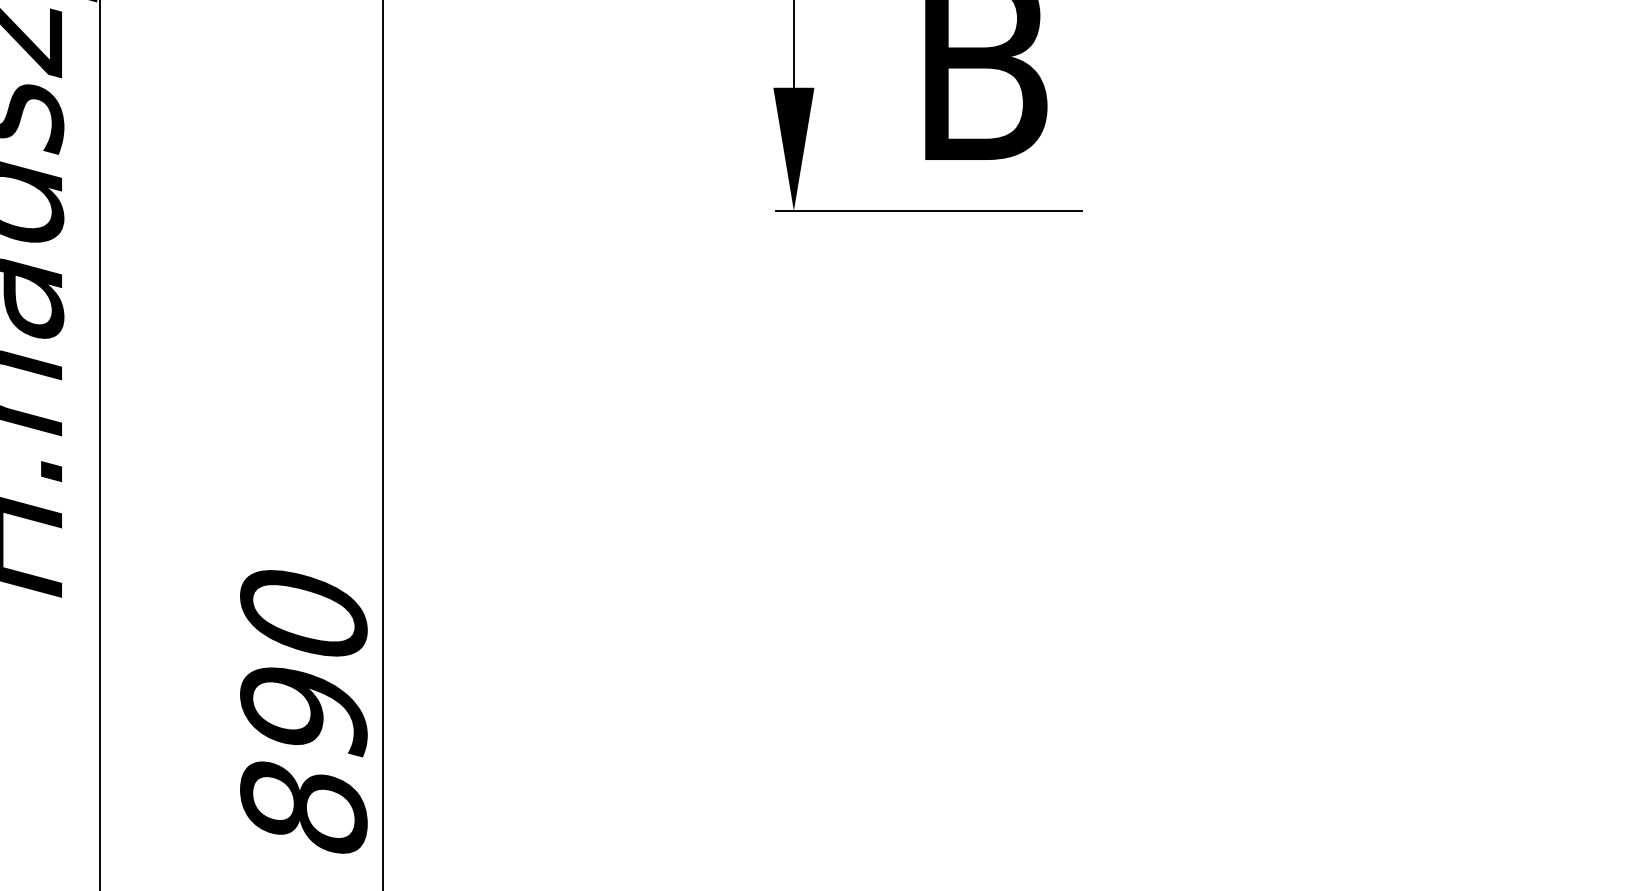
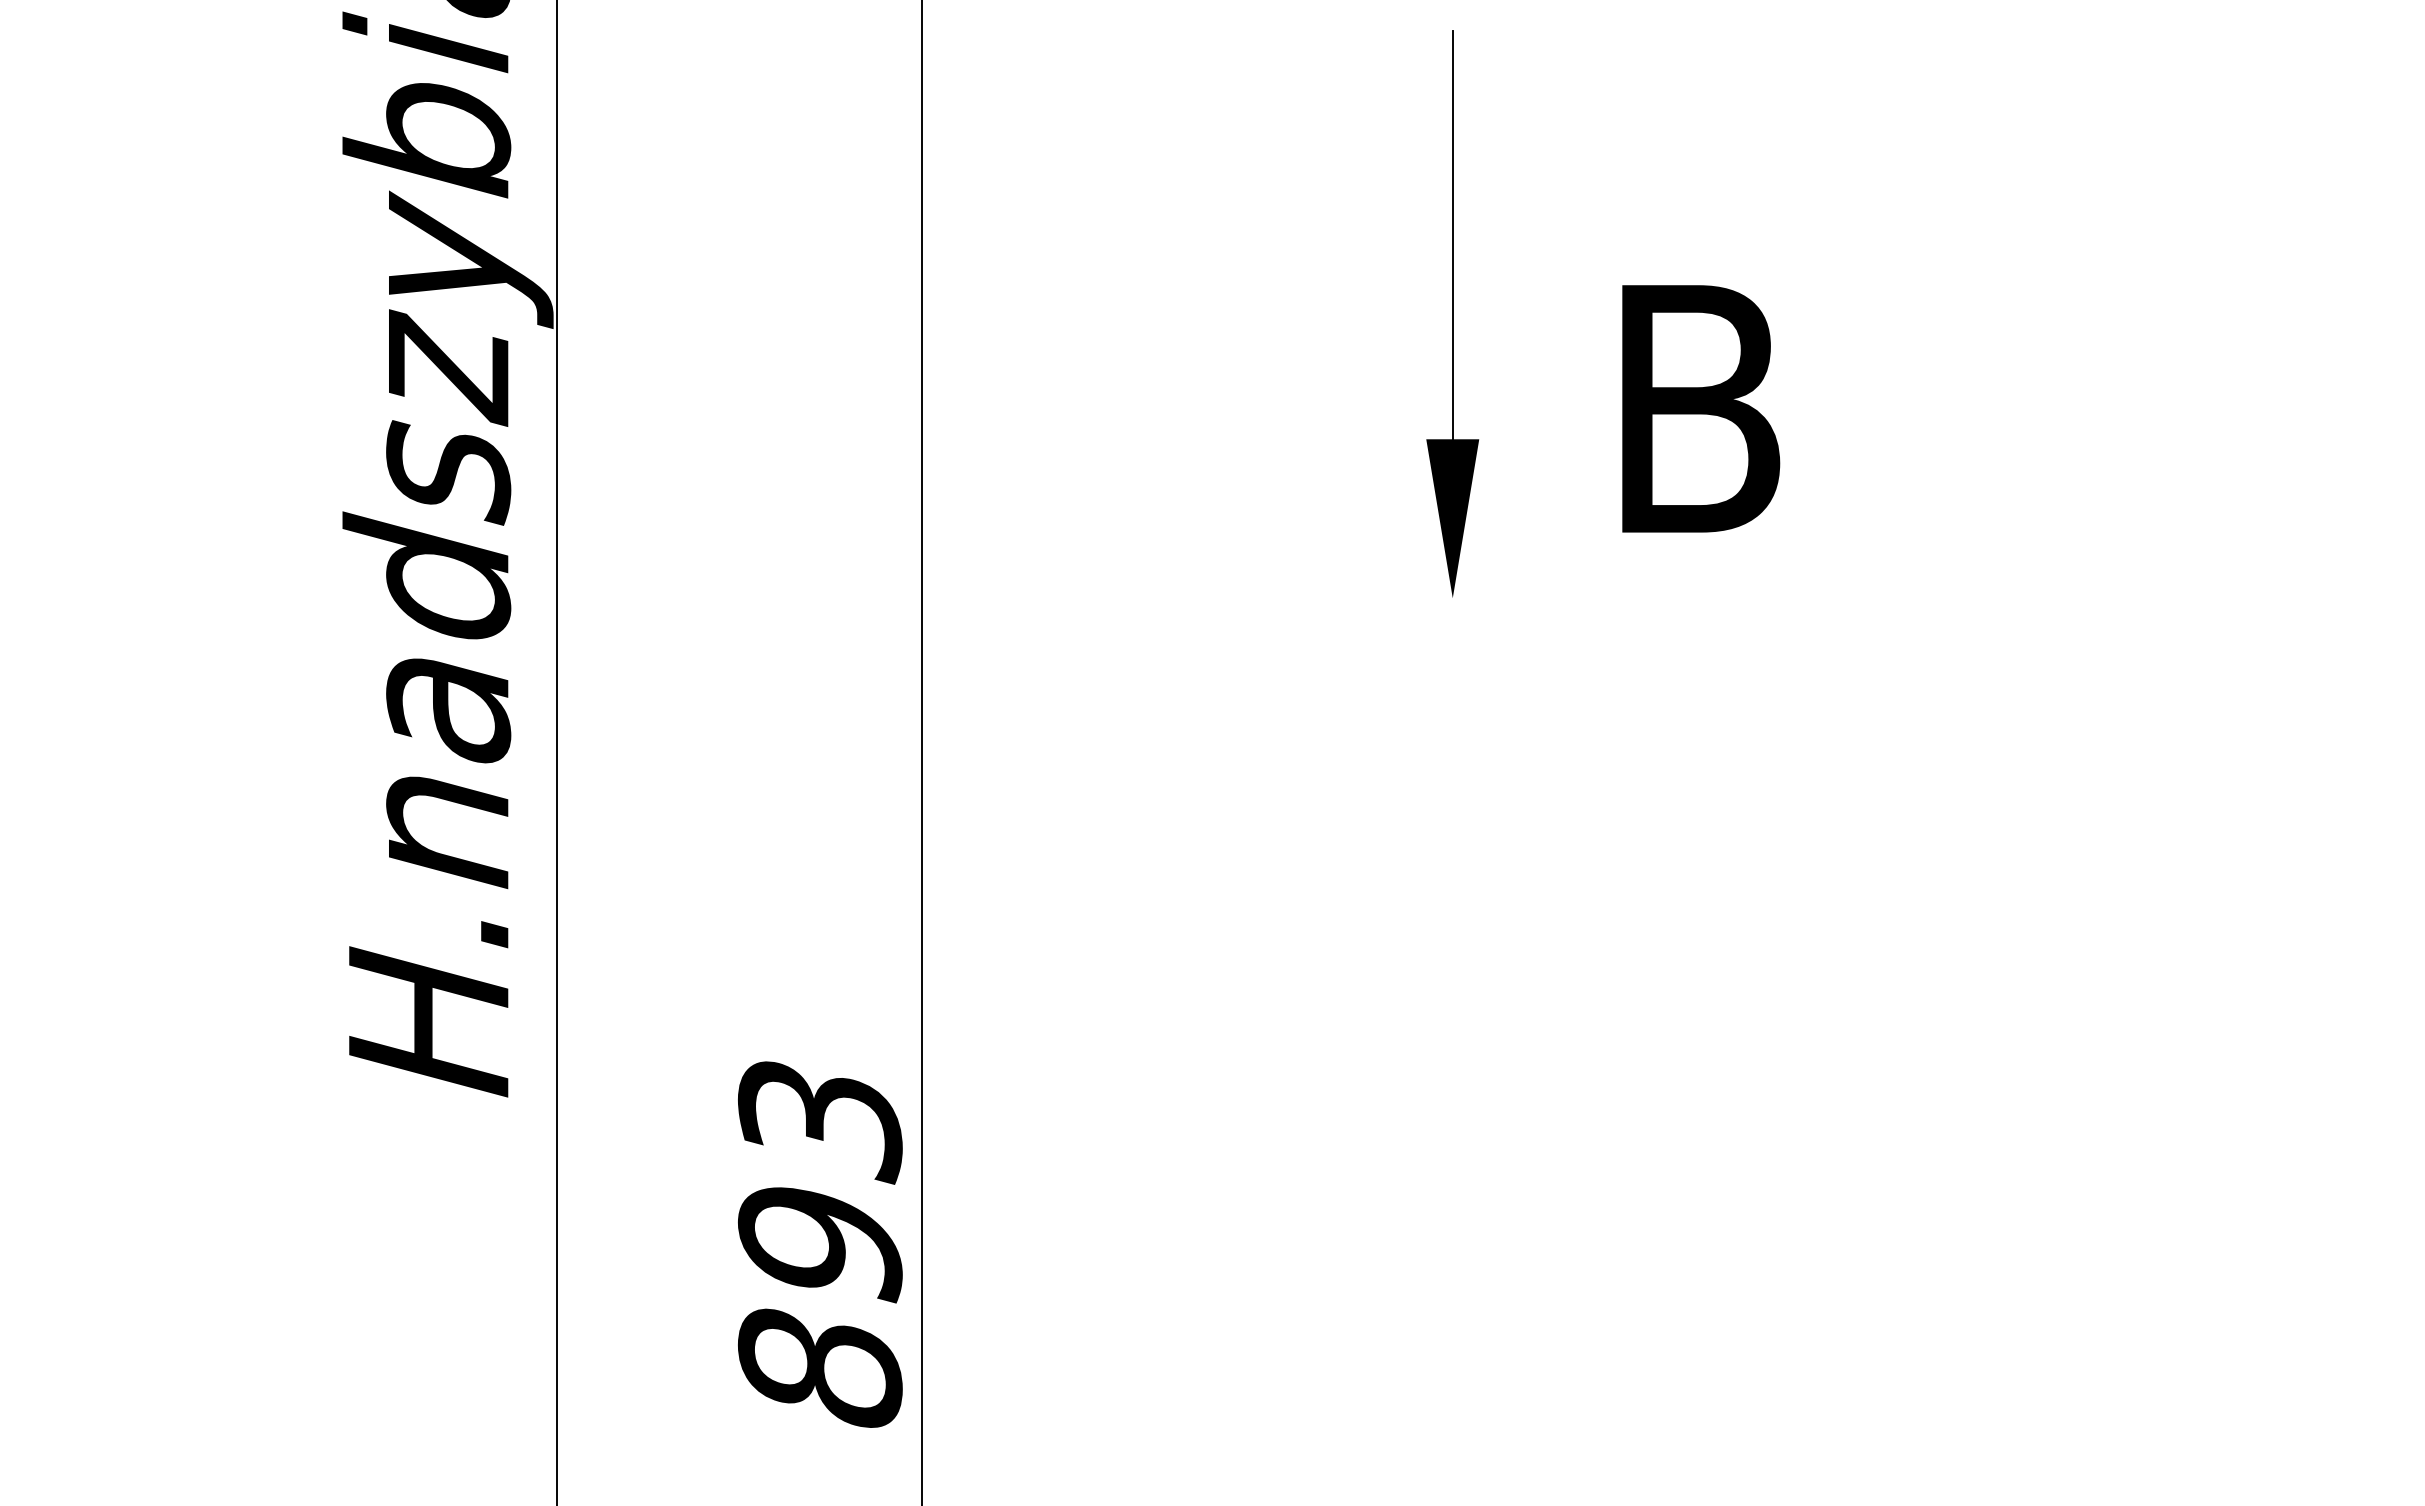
line: (928, 211) -> (1626, 598), removed
text: (303, 617) -> (819, 1122), 890 -> 893

